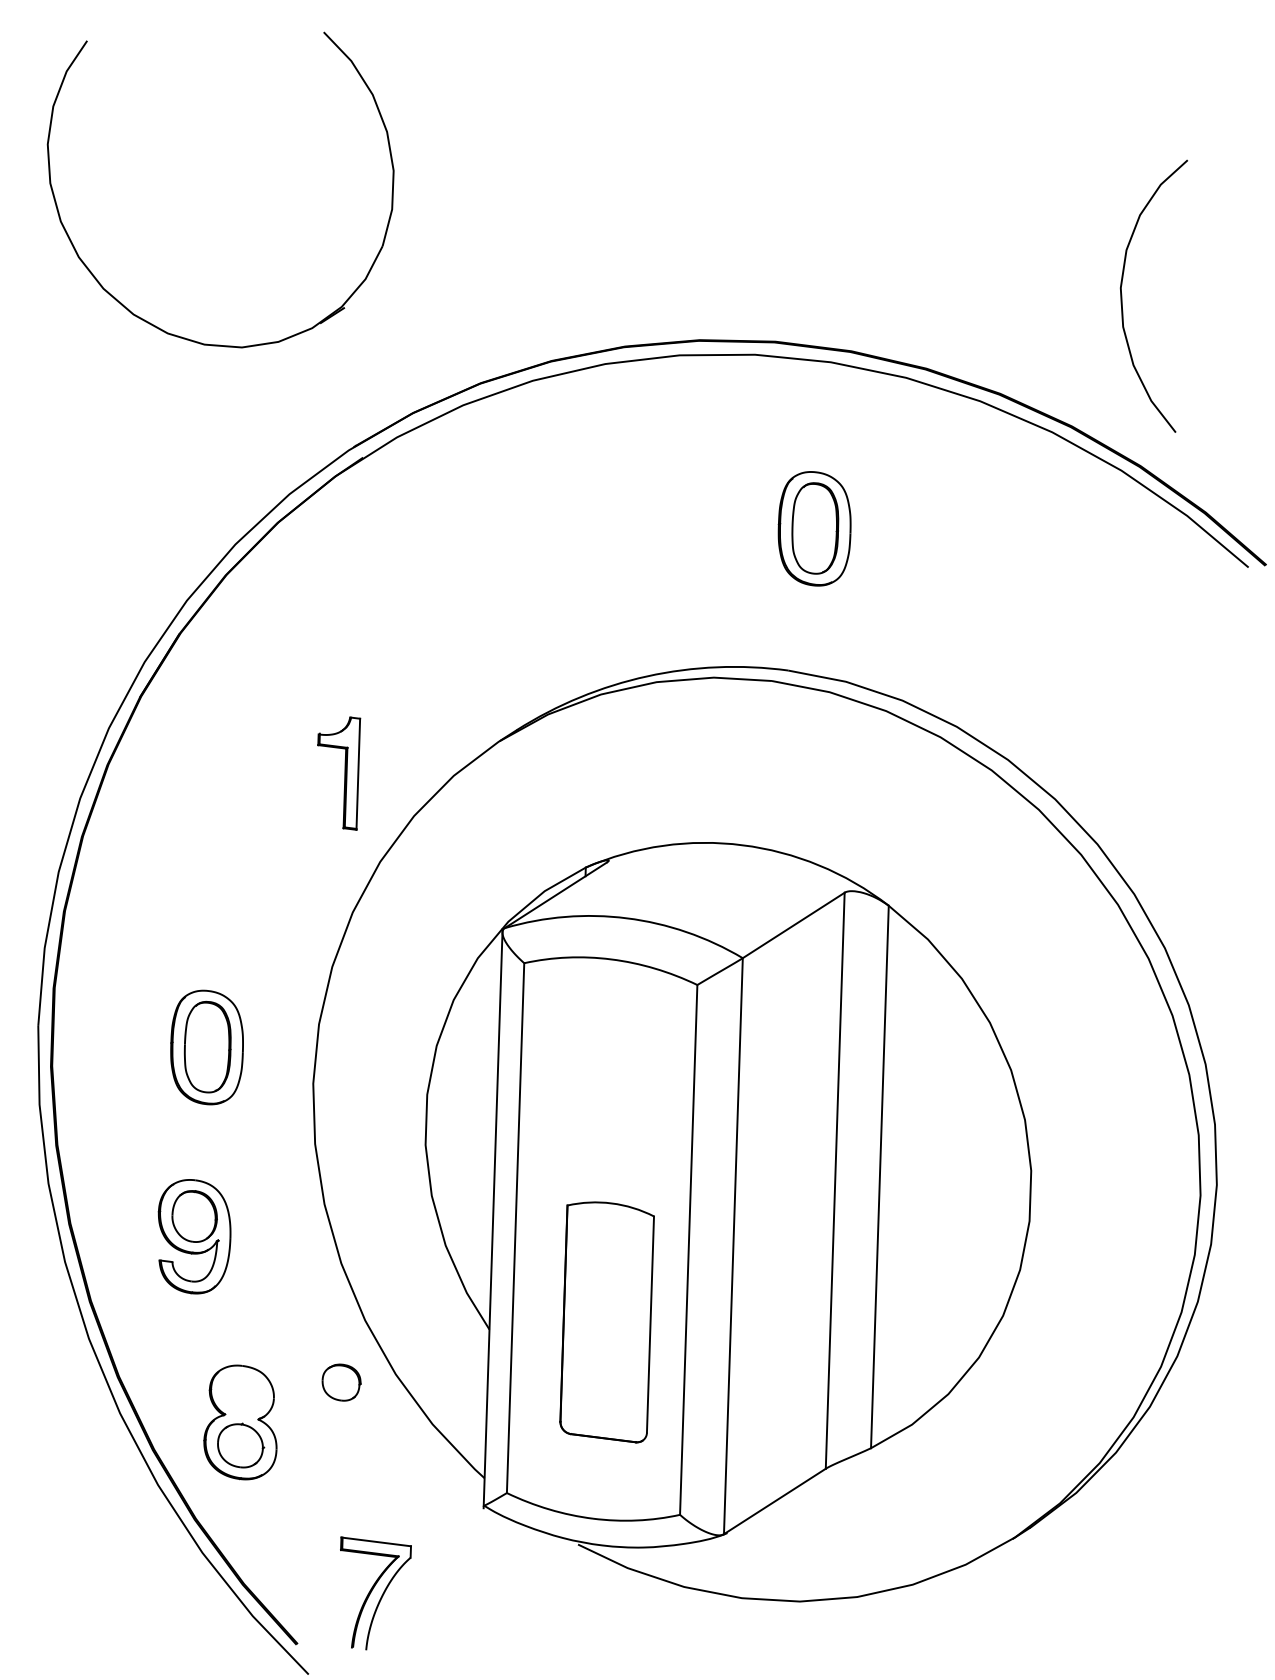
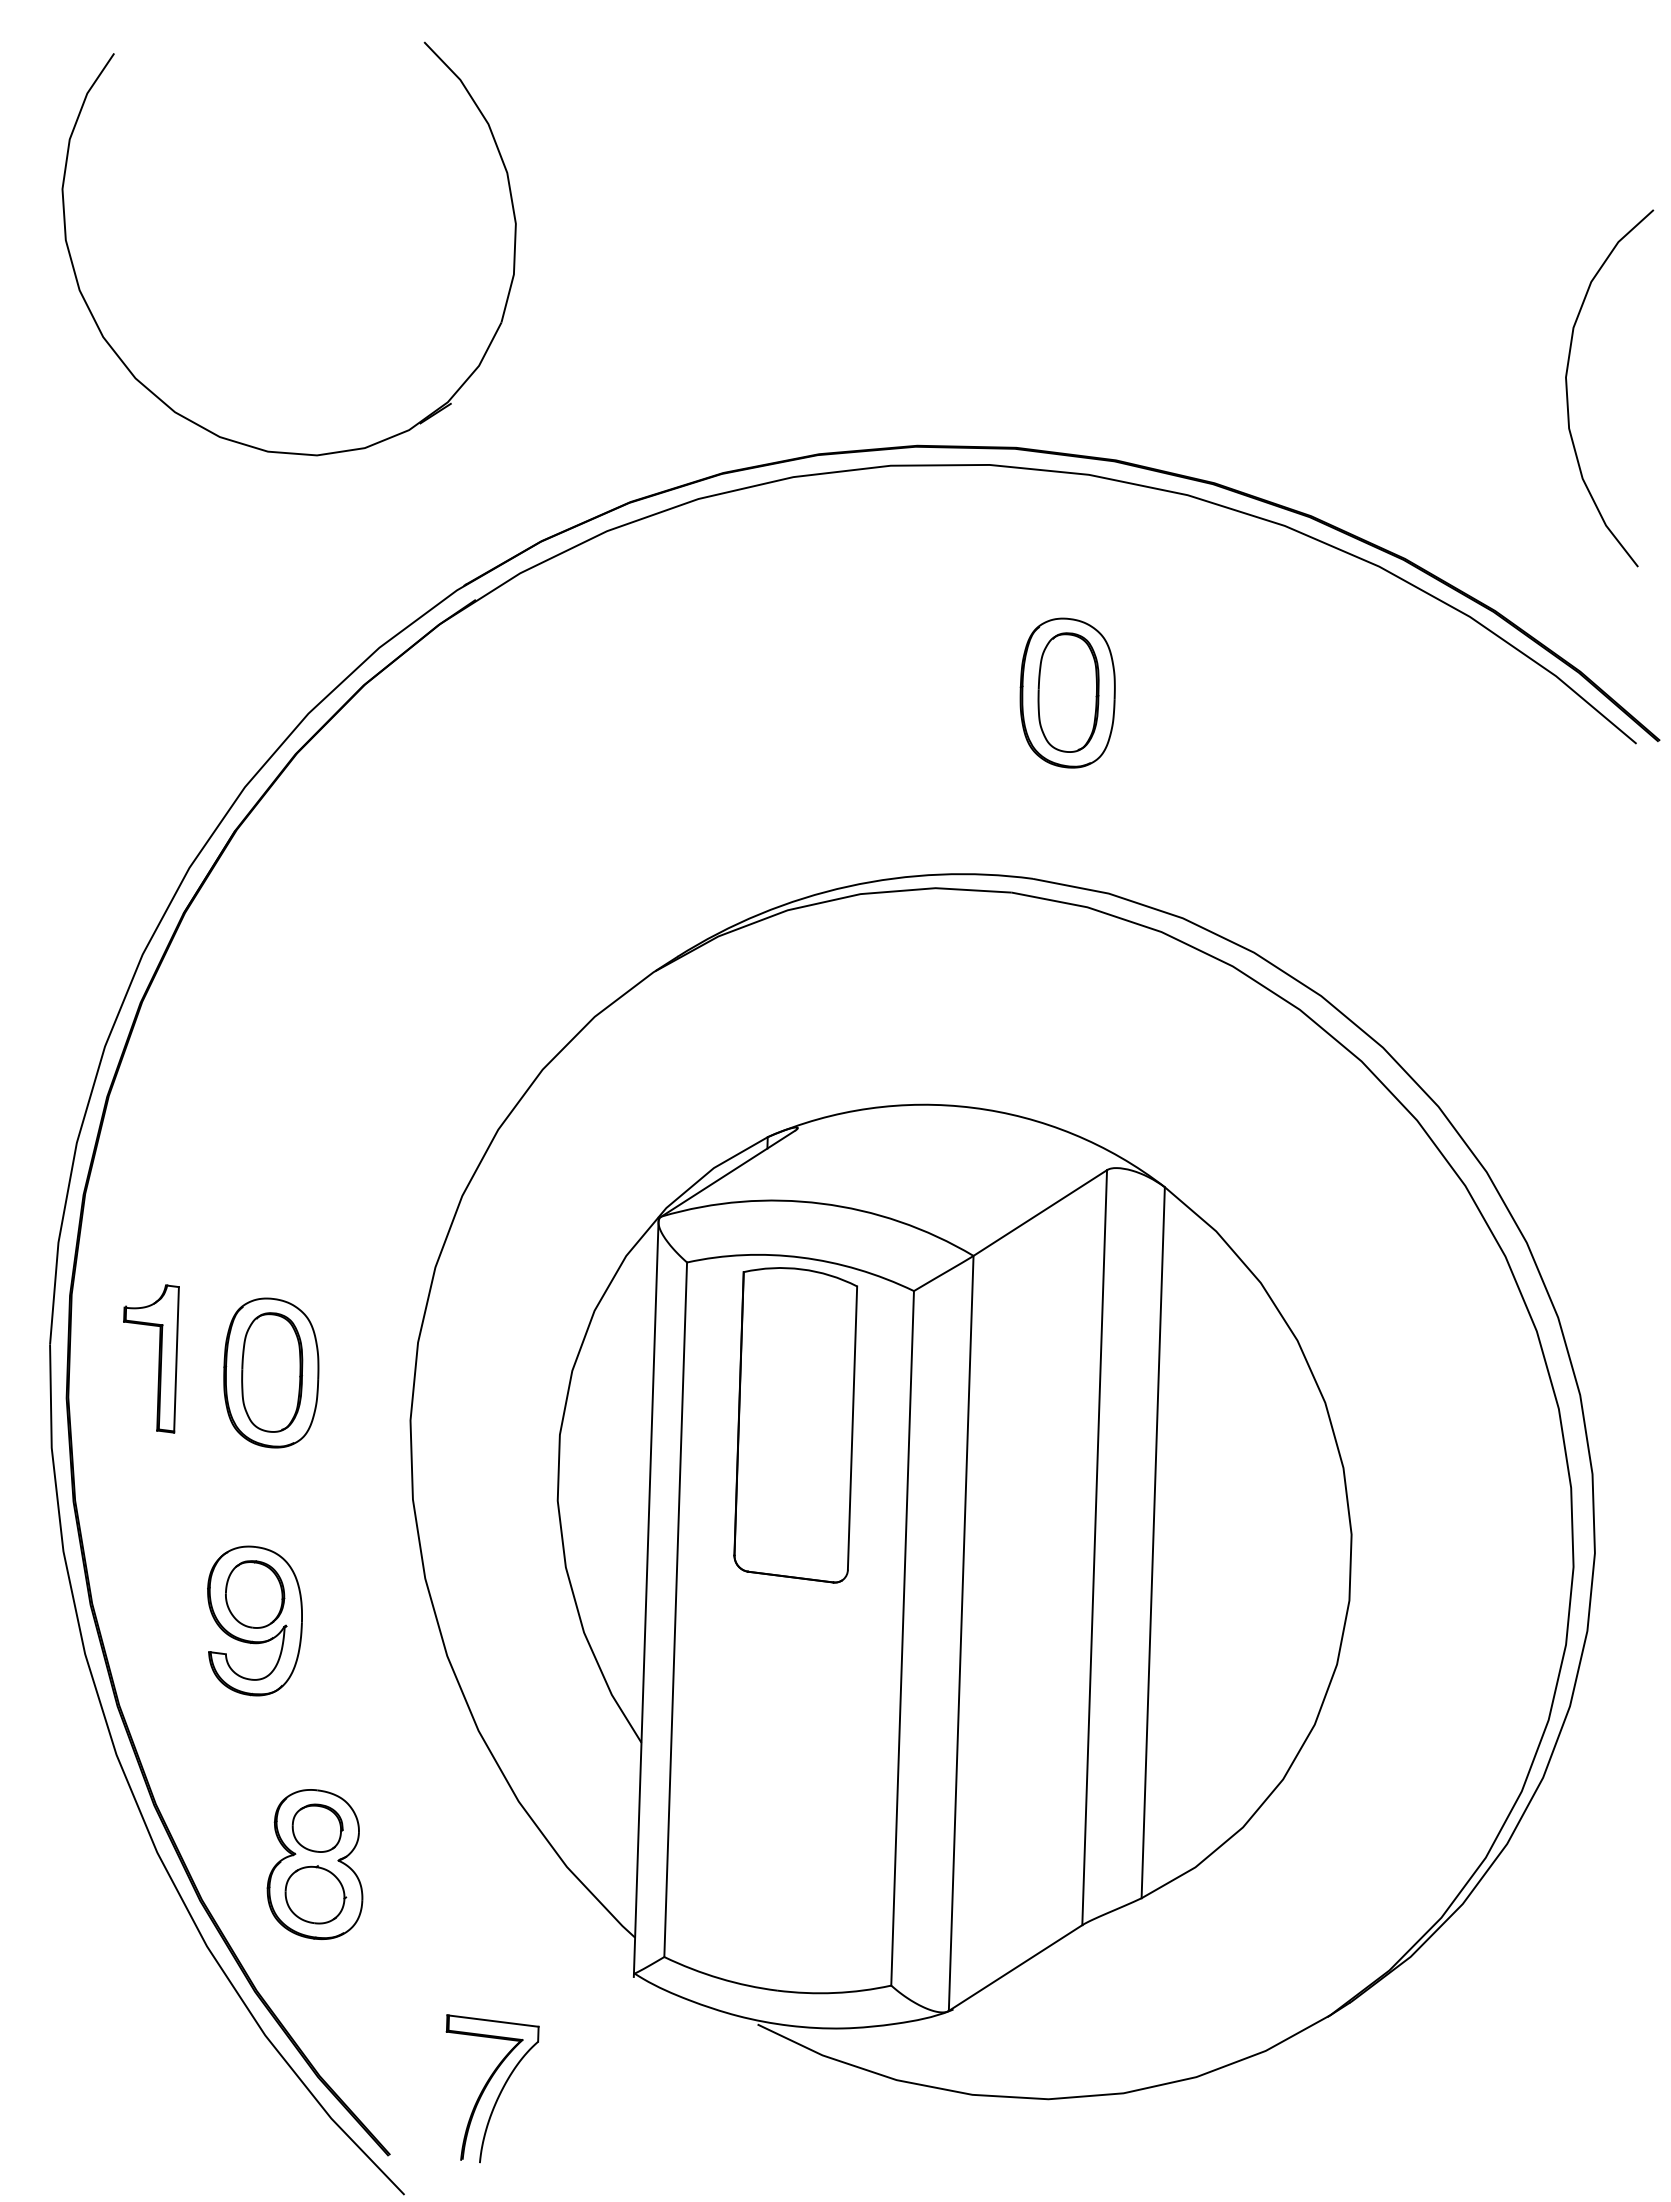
curve: (1122, 302) -> (1568, 396), moved
part: (344, 773) -> (158, 1358), moved
part: (606, 1322) -> (795, 1425), moved
part: (341, 1382) -> (317, 1827), moved

